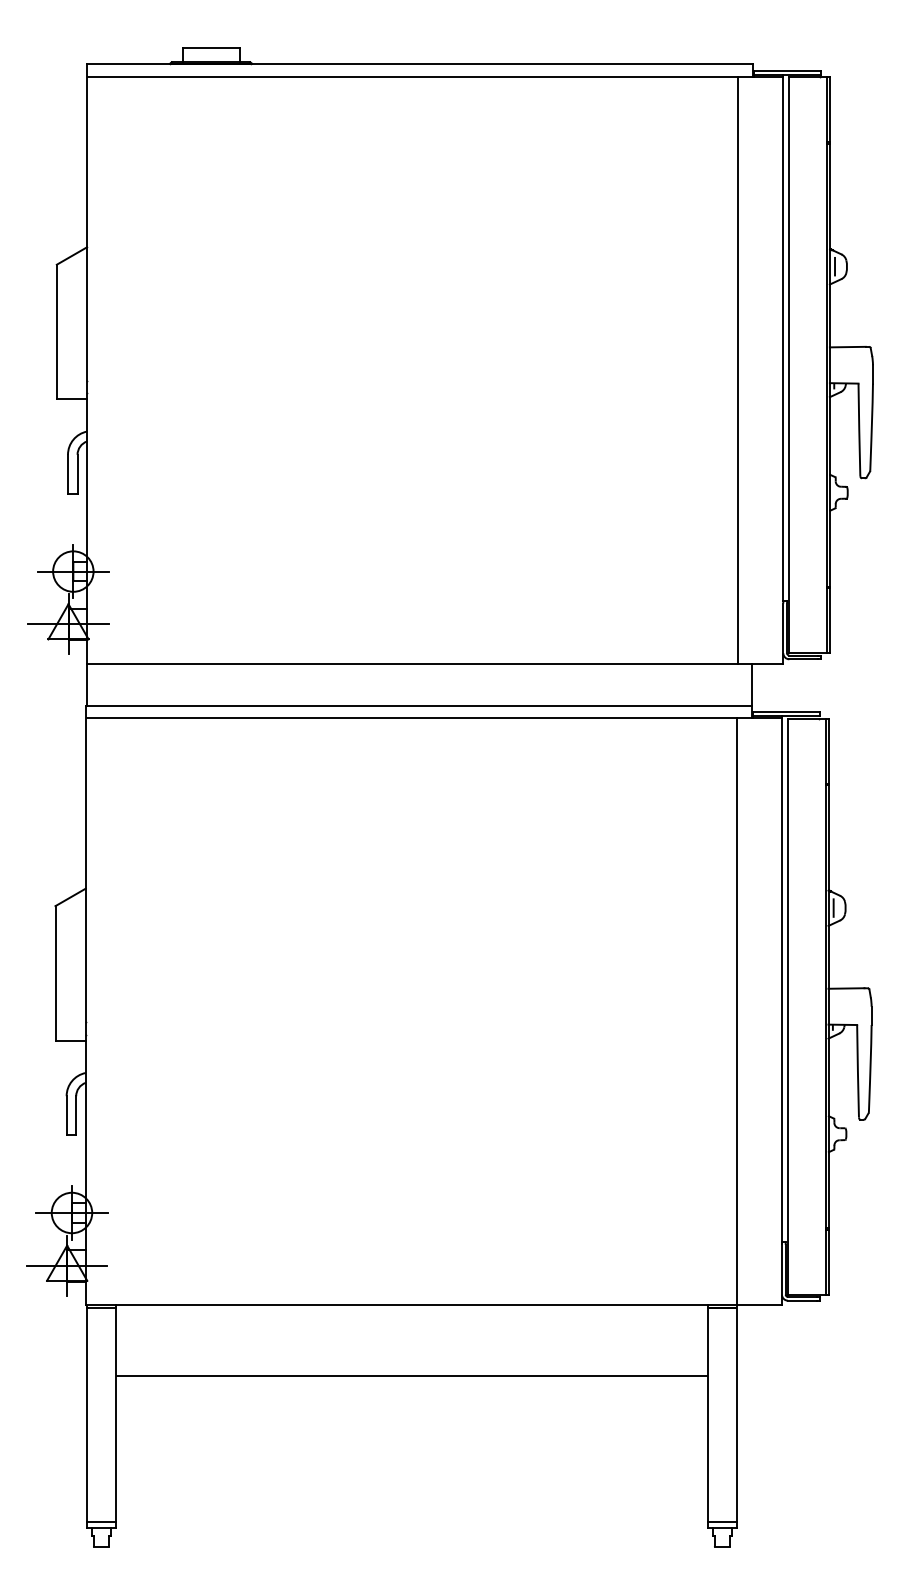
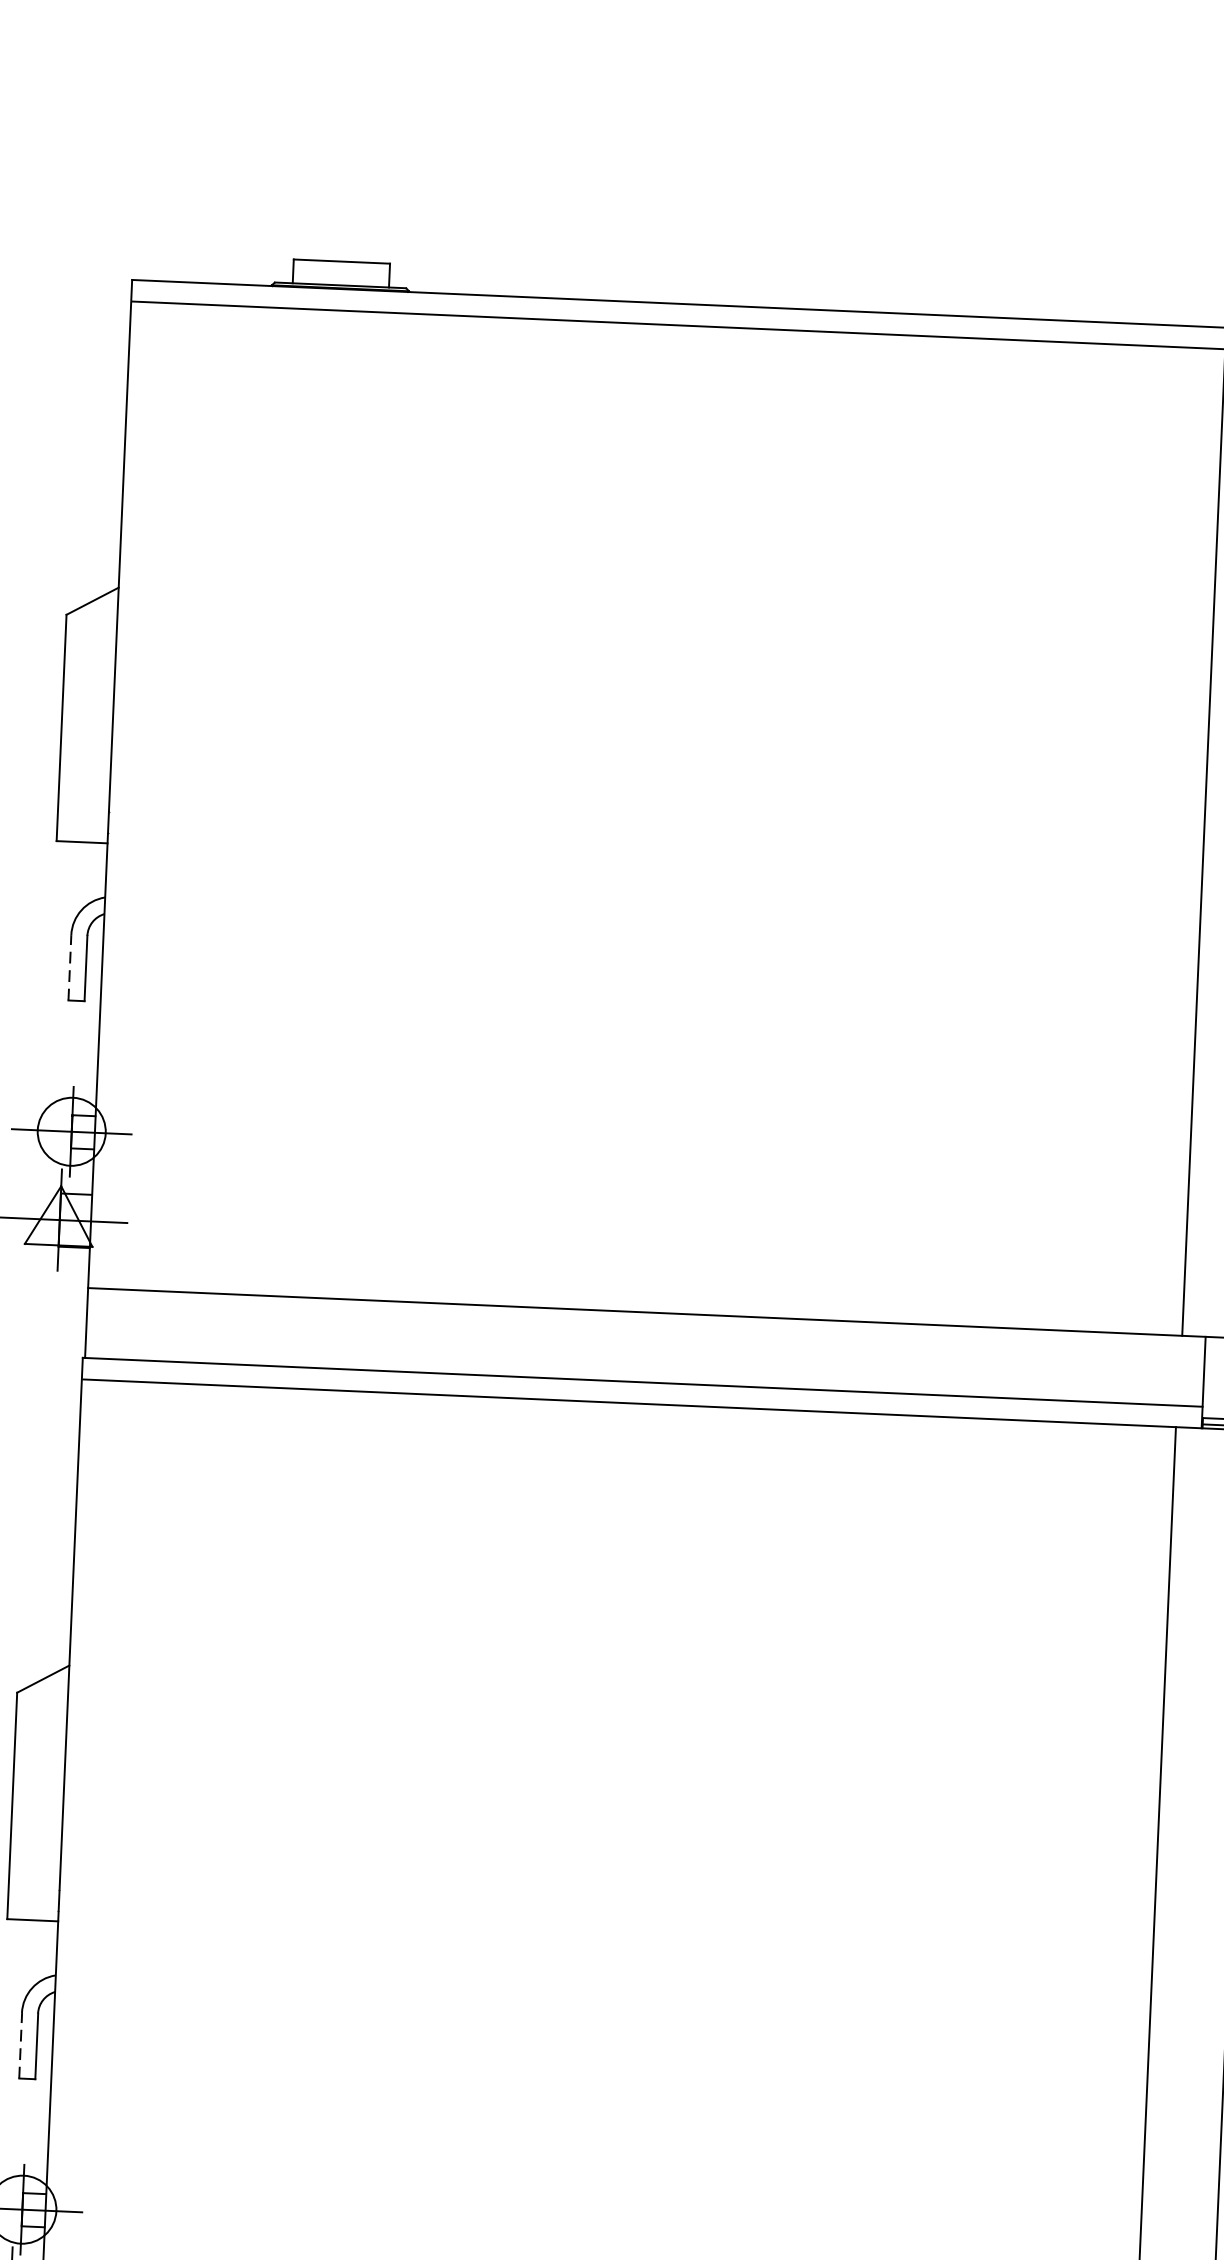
line: (68, 473) -> (70, 966), solid -> dashed
line: (66, 1115) -> (20, 2045), solid -> dashed

